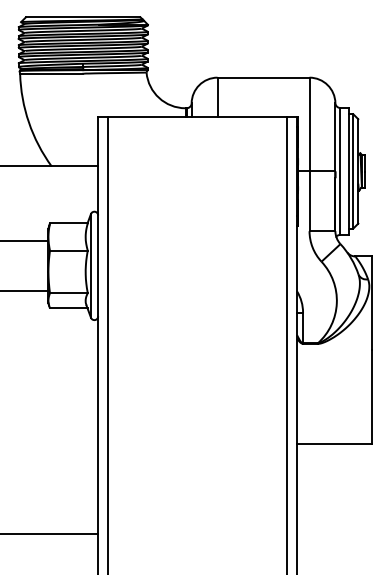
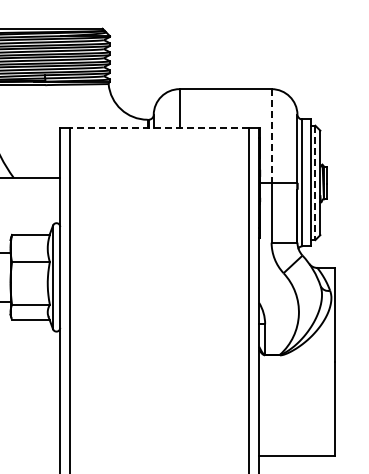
line: (197, 116) -> (159, 127), solid -> dashed
line: (309, 124) -> (271, 135), solid -> dashed
line: (353, 171) -> (315, 182), solid -> dashed

